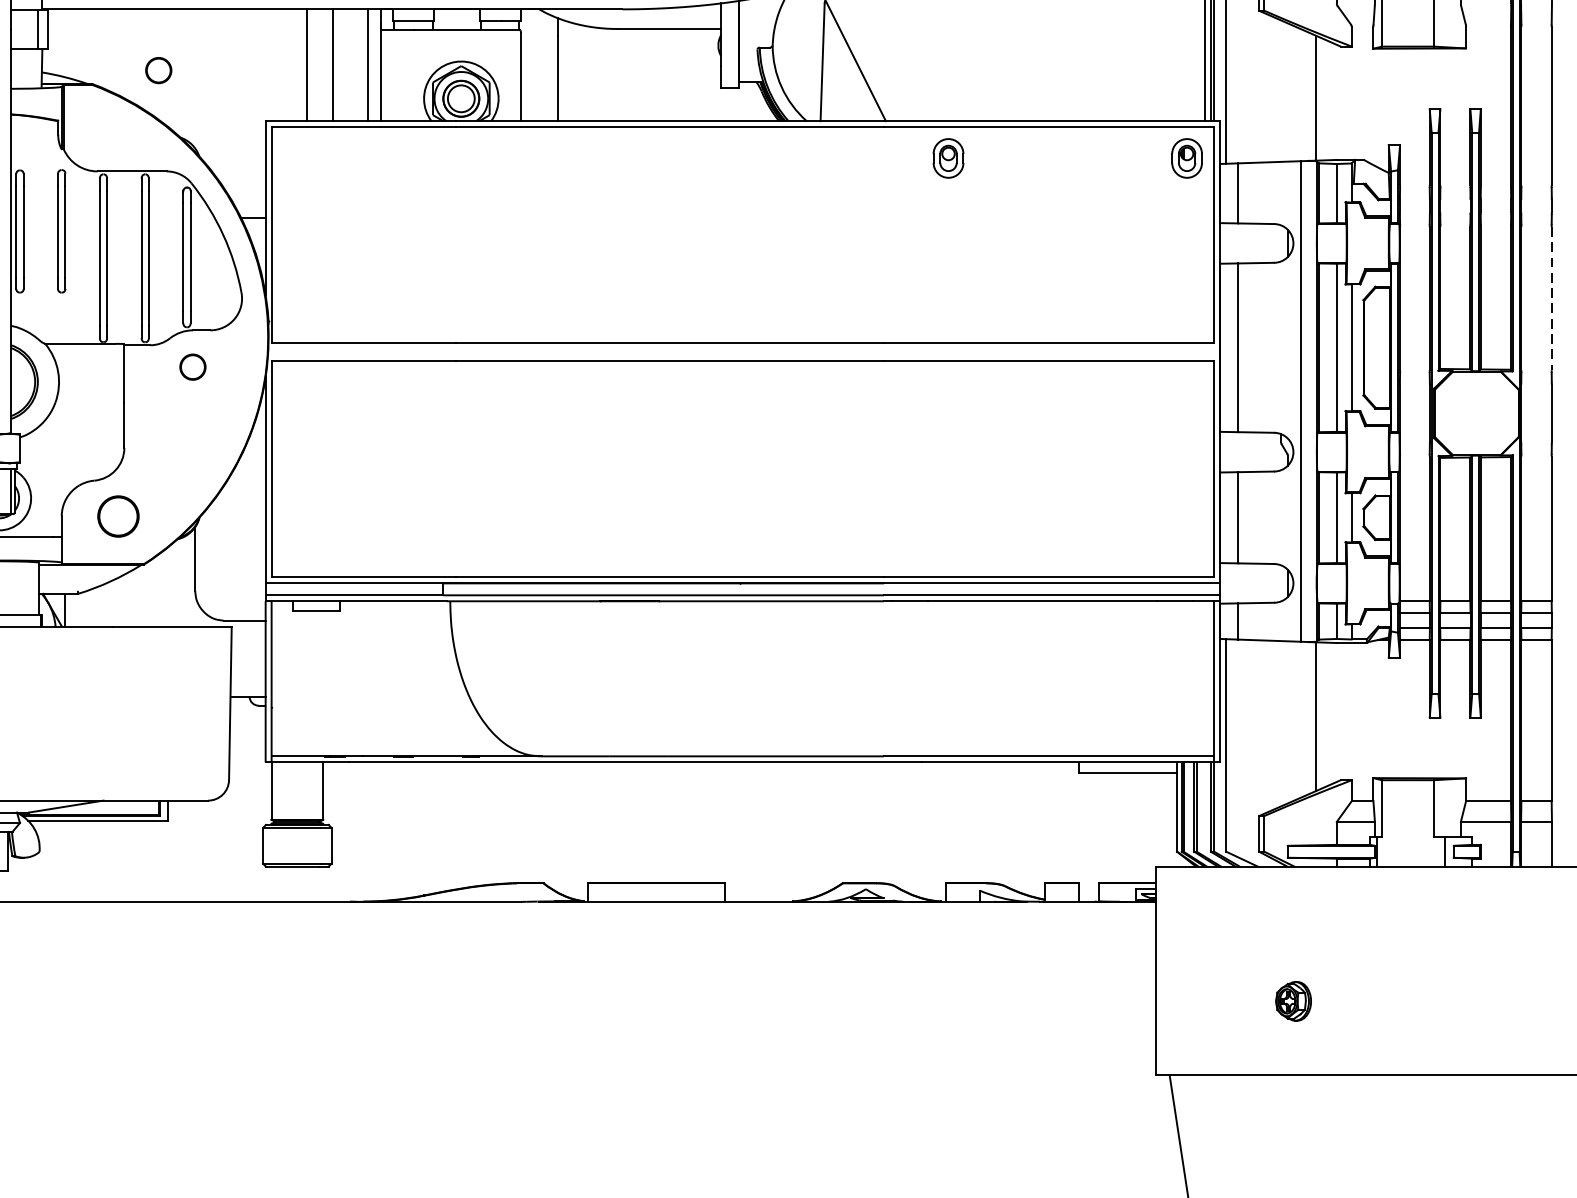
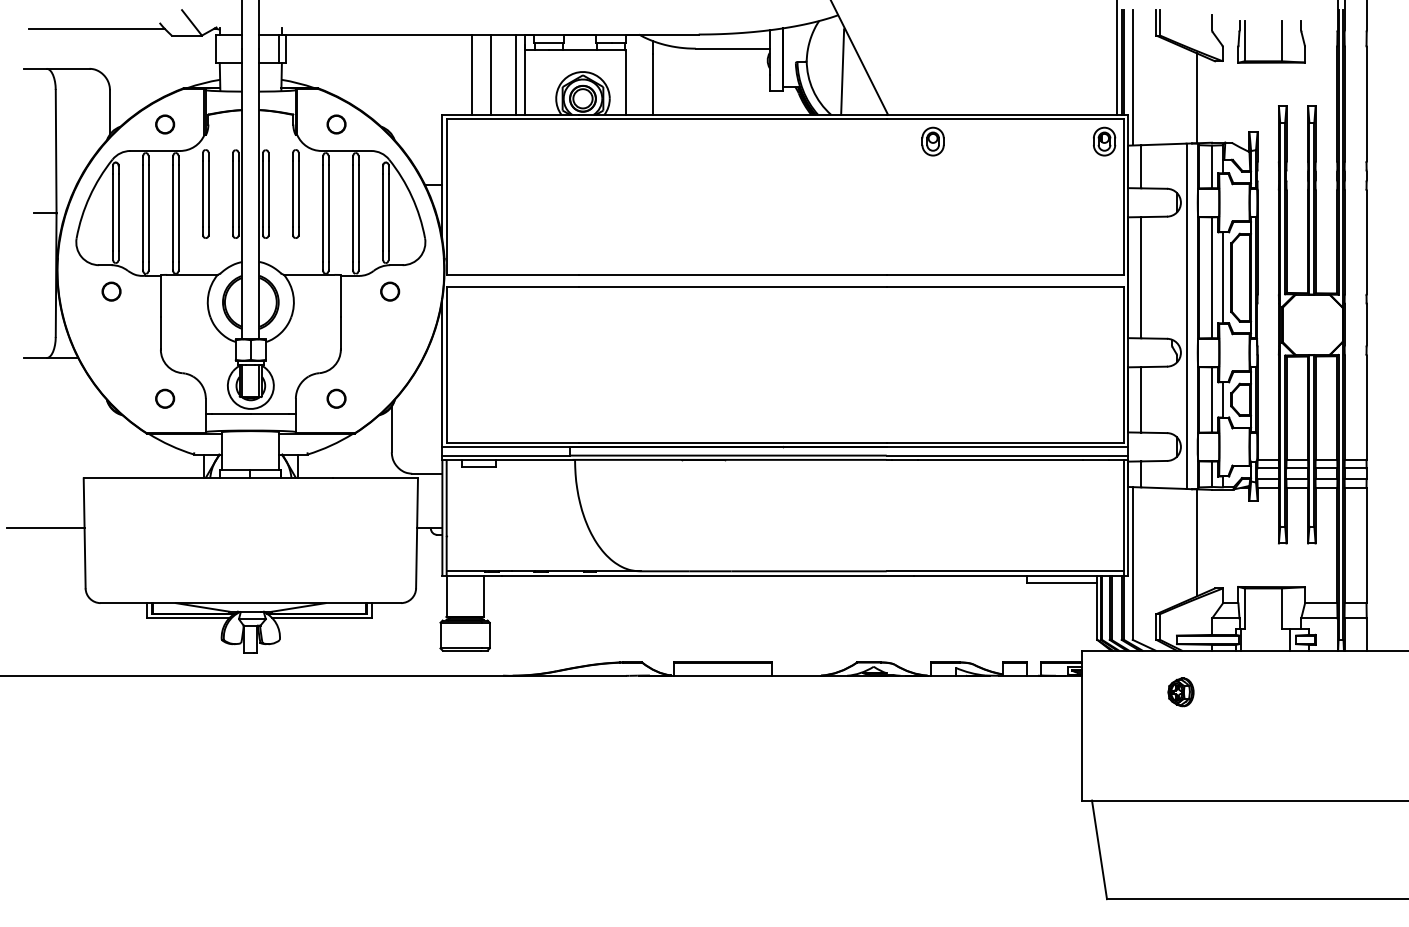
circle: (158, 70) -> (336, 124), moved
line: (1551, 298) -> (1366, 242), dashed -> solid
circle: (118, 515) -> (336, 398), size x0.62
part: (1292, 1001) -> (1180, 692), moved

